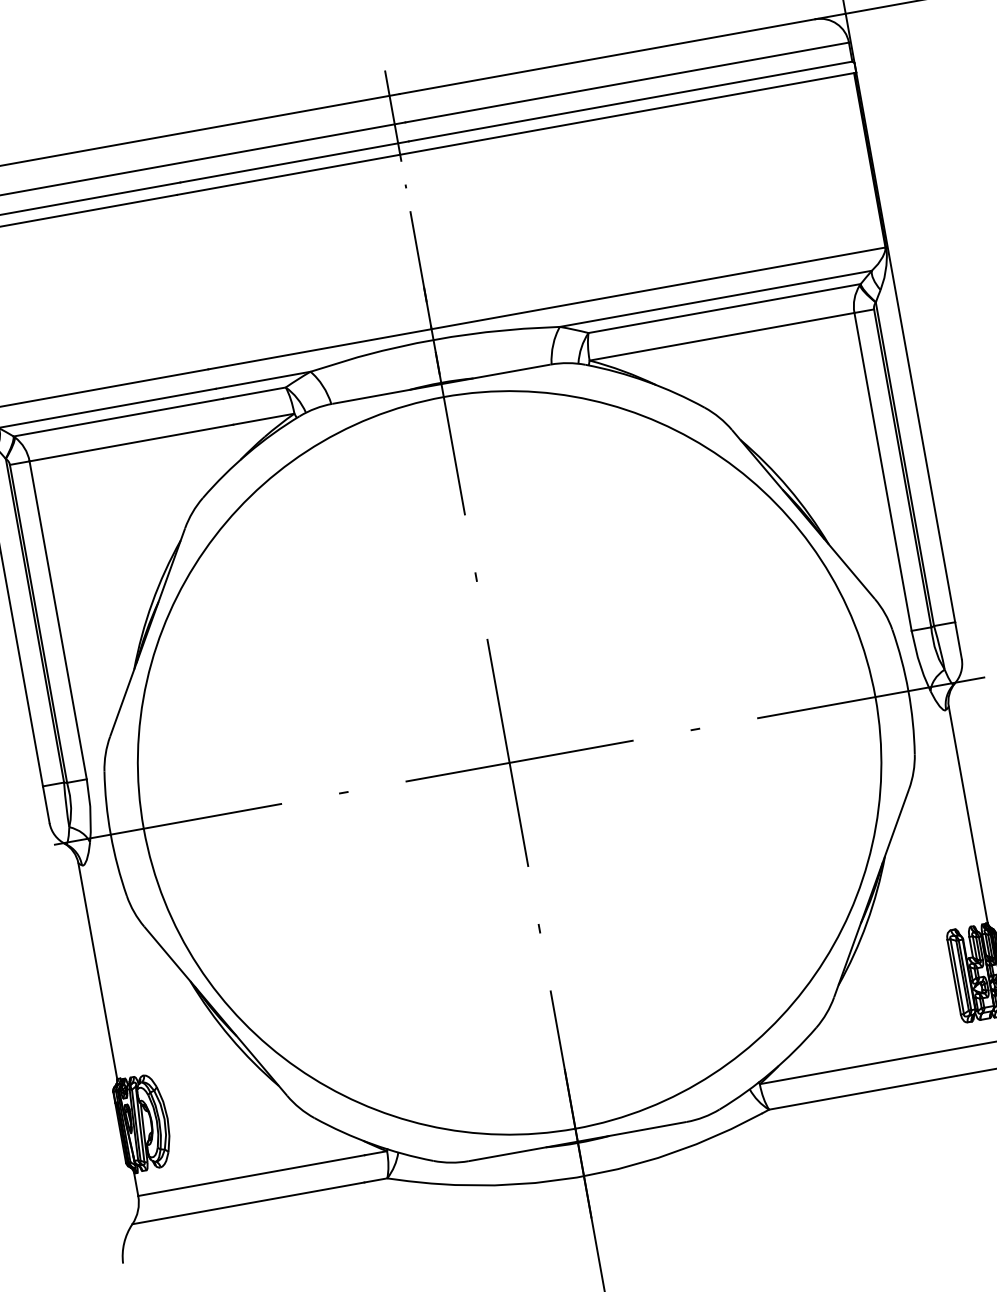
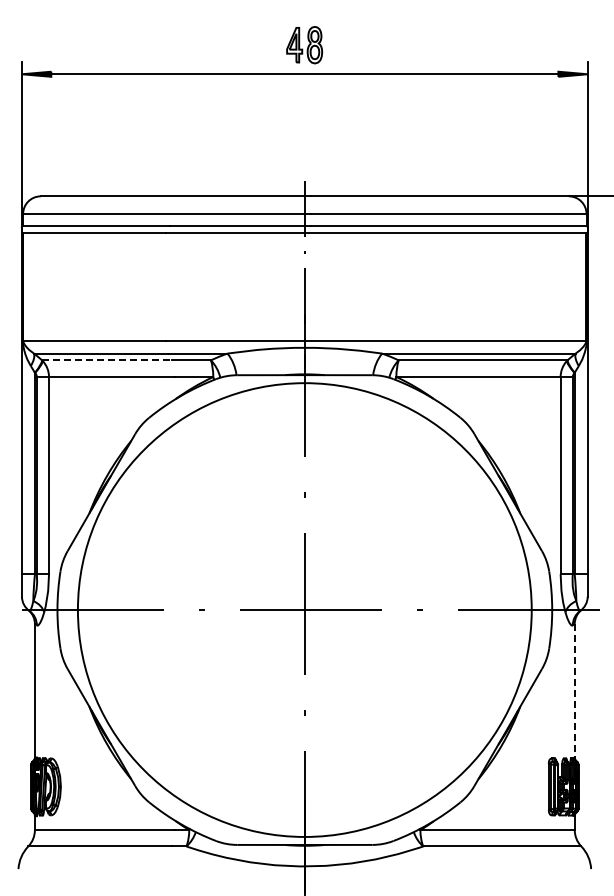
line: (119, 417) -> (107, 360), solid -> dashed
line: (968, 815) -> (574, 691), solid -> dashed

